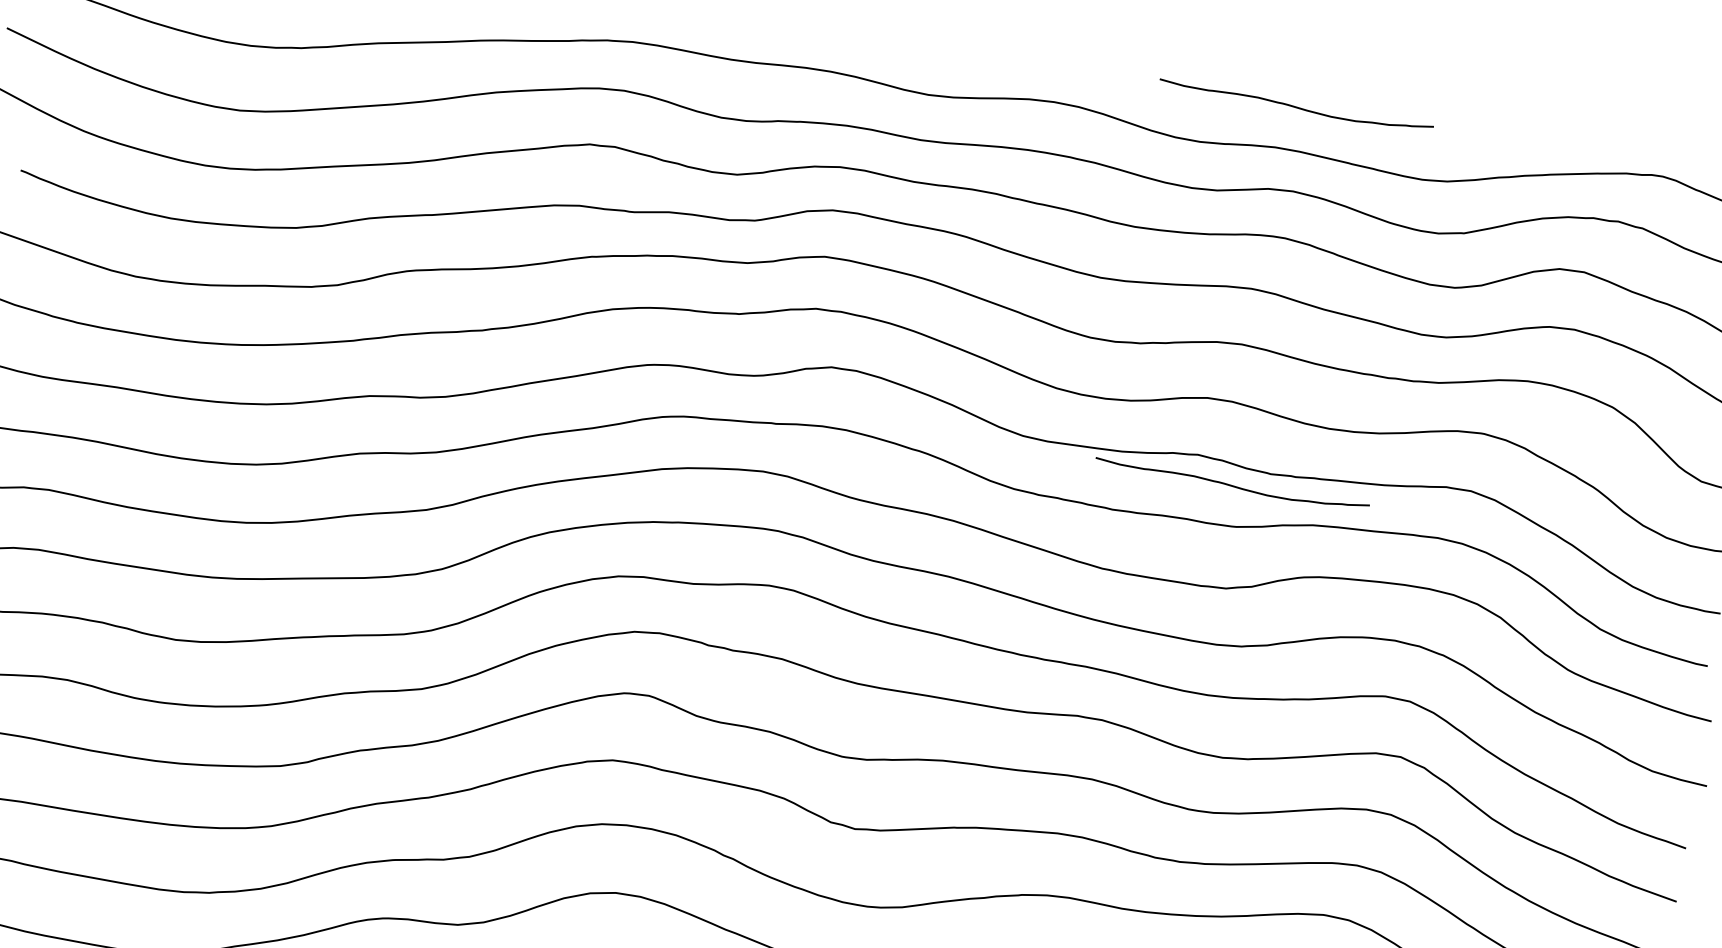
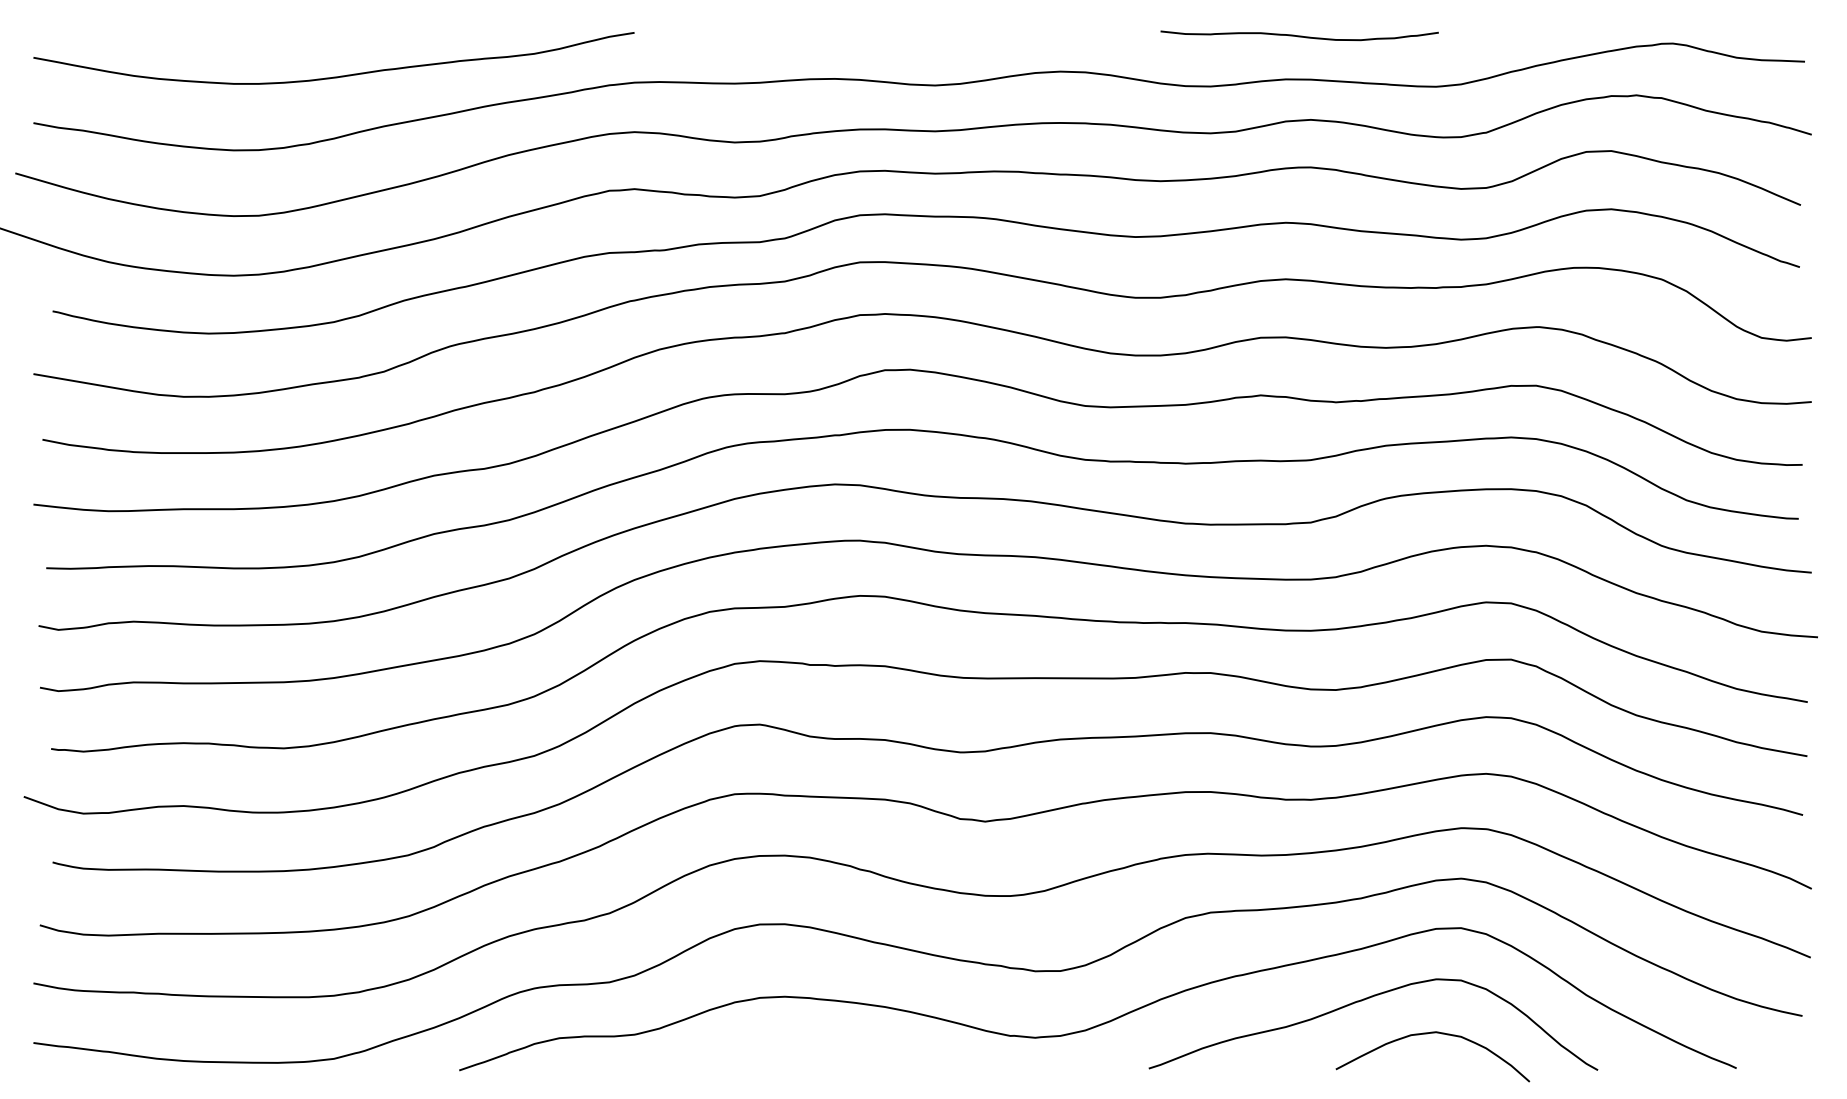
curve: (1232, 485) -> (1299, 419), removed

